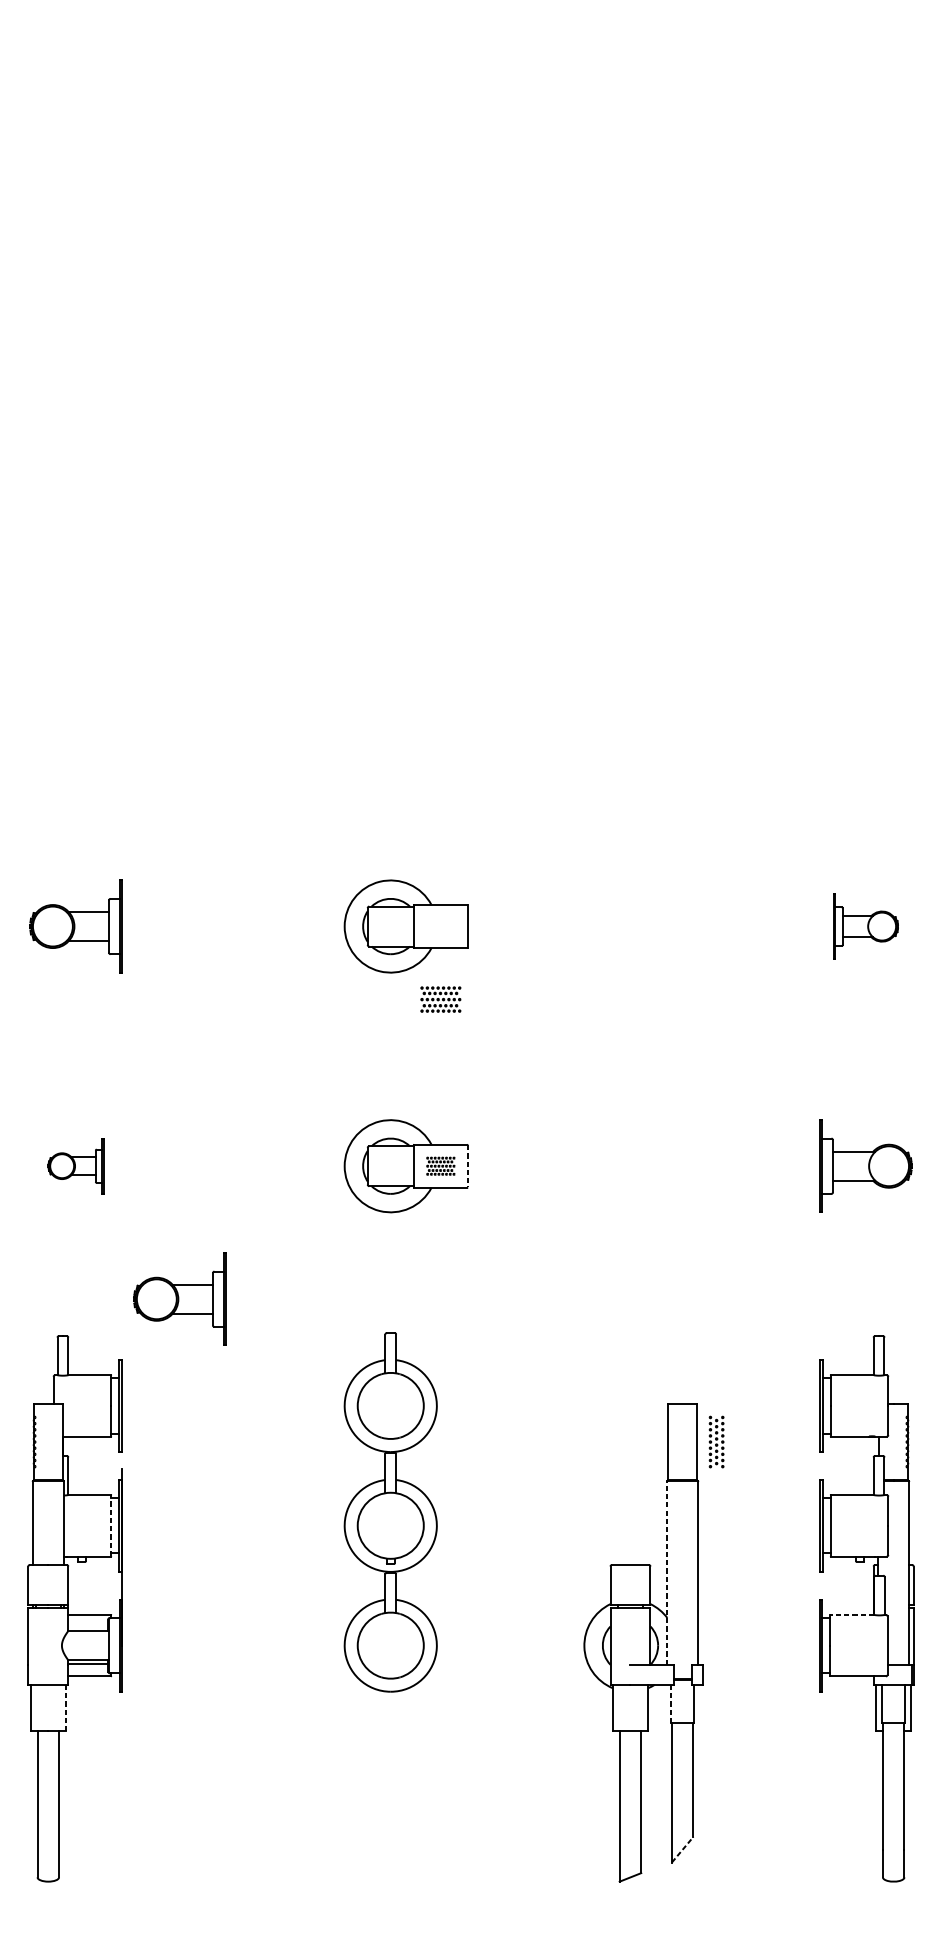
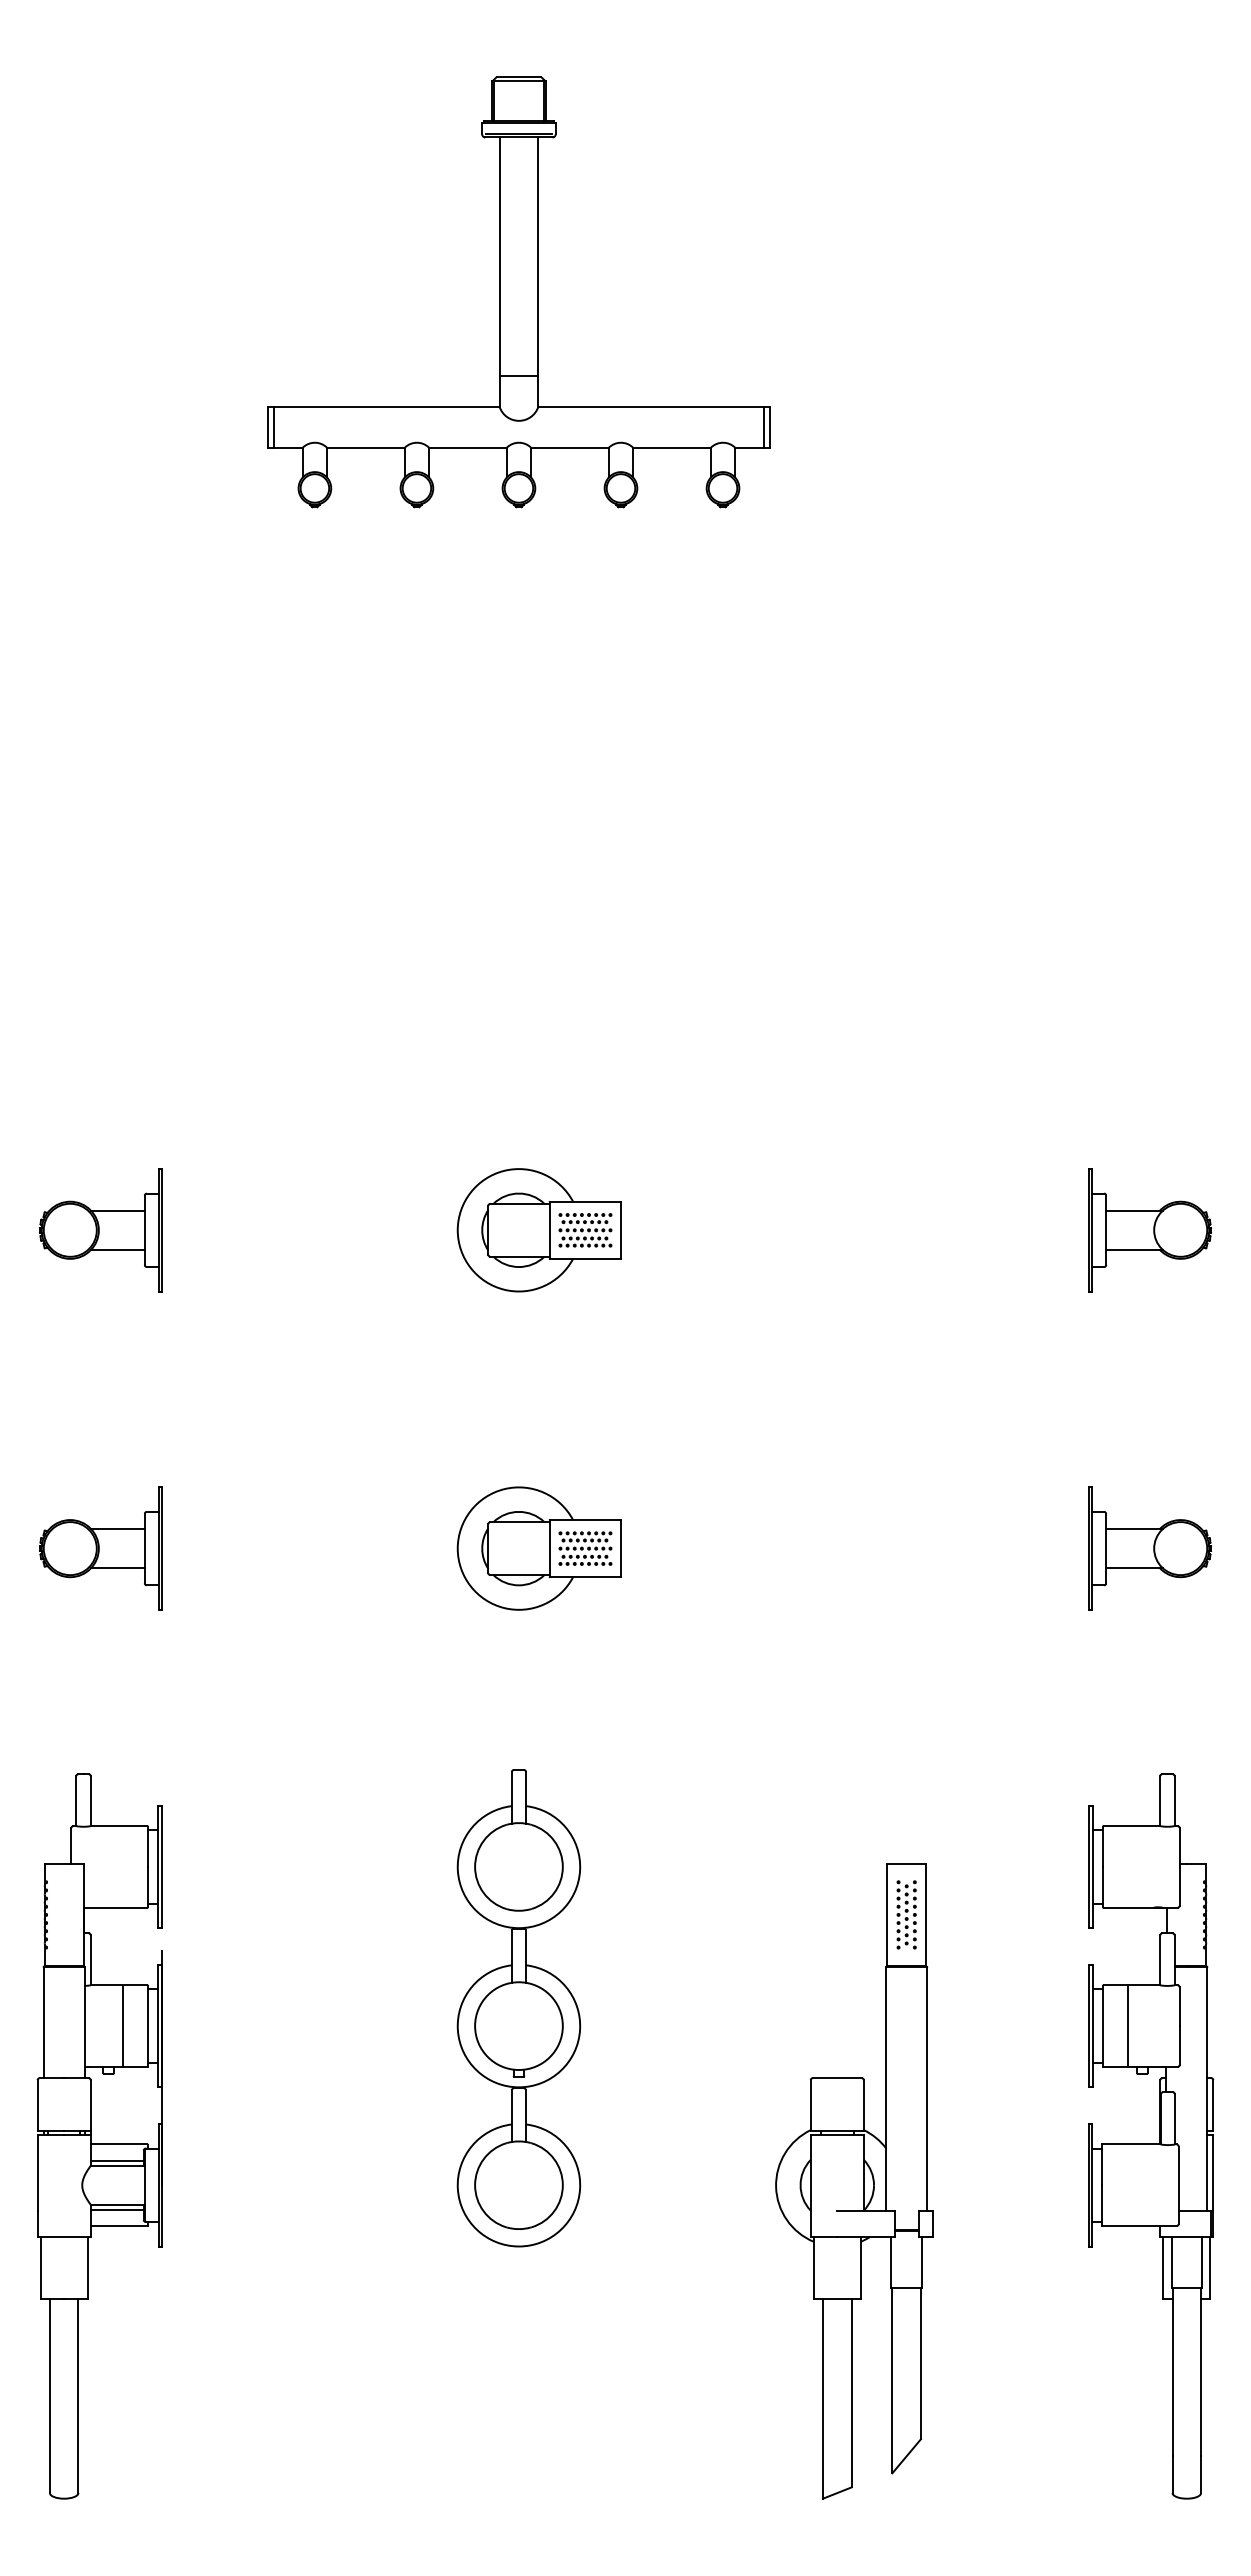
part: (390, 220) -> (518, 292), added
part: (865, 926) -> (1149, 1230), size x1.43
part: (440, 999) -> (585, 1230), moved
part: (75, 1166) -> (100, 1548), size x1.67
part: (440, 1166) -> (585, 1548), size x1.43
line: (467, 1166) -> (621, 1549), dashed -> solid
part: (179, 1299) -> (238, 1725), removed
part: (716, 1441) -> (906, 1914), moved
line: (92, 1525) -> (123, 2025), added
line: (111, 1525) -> (147, 2025), dashed -> solid
line: (849, 1525) -> (1127, 2025), added
line: (667, 1572) -> (886, 2088), dashed -> solid
line: (851, 1614) -> (1130, 2144), dashed -> solid
line: (87, 1626) -> (116, 2160), added
line: (671, 1703) -> (891, 2262), dashed -> solid
line: (65, 1707) -> (87, 2267), dashed -> solid
line: (682, 1849) -> (906, 2455), dashed -> solid

